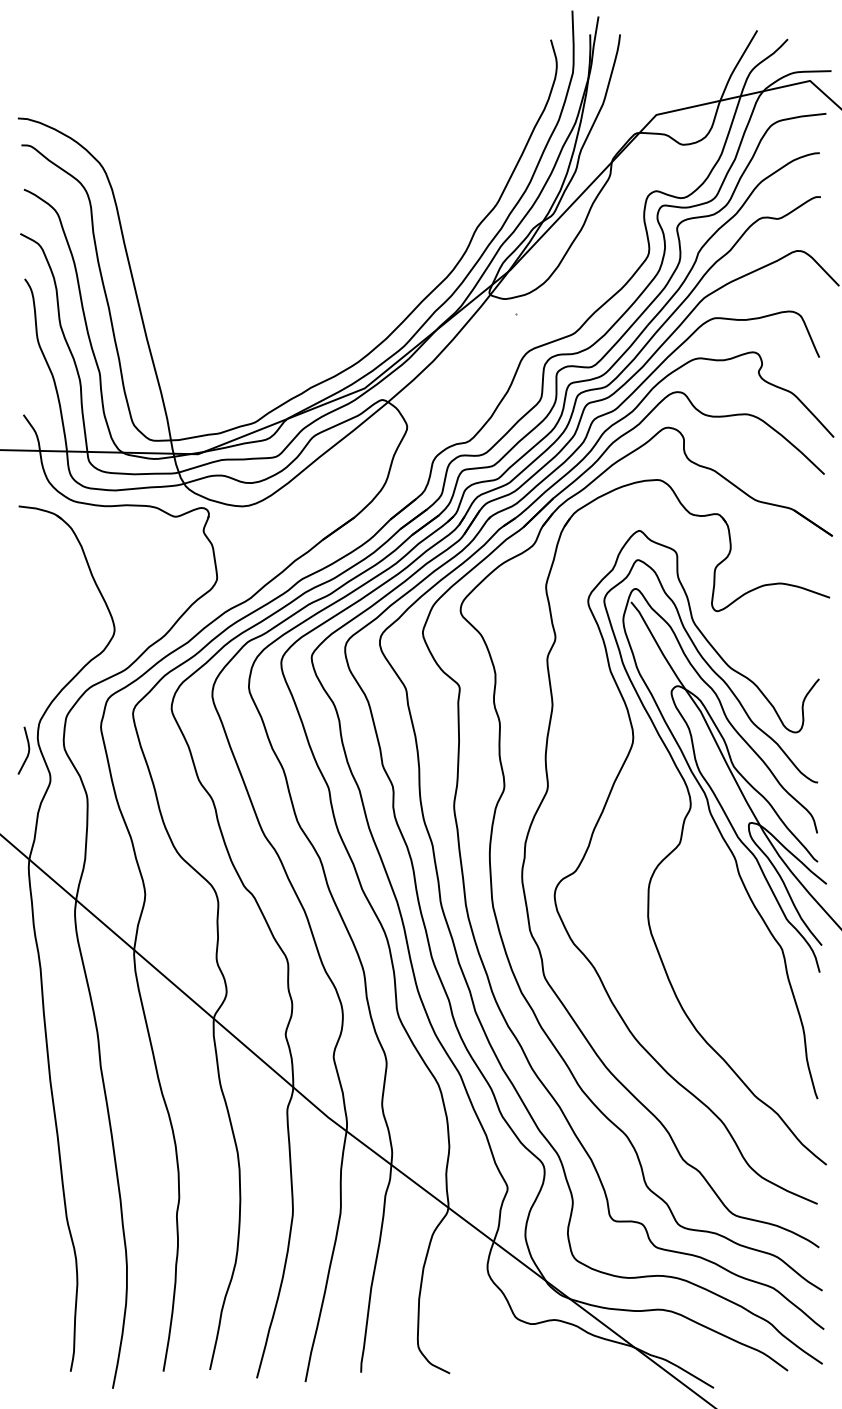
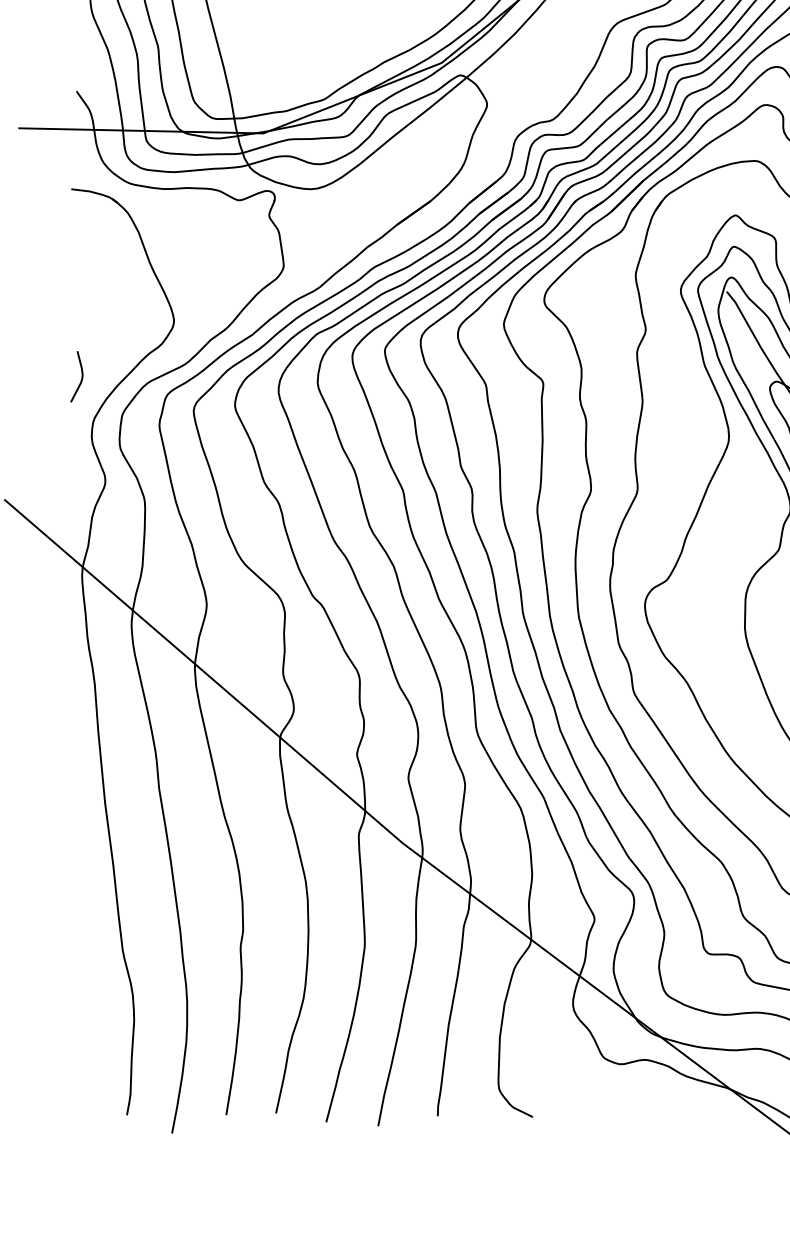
curve: (28, 750) -> (81, 376), moved

